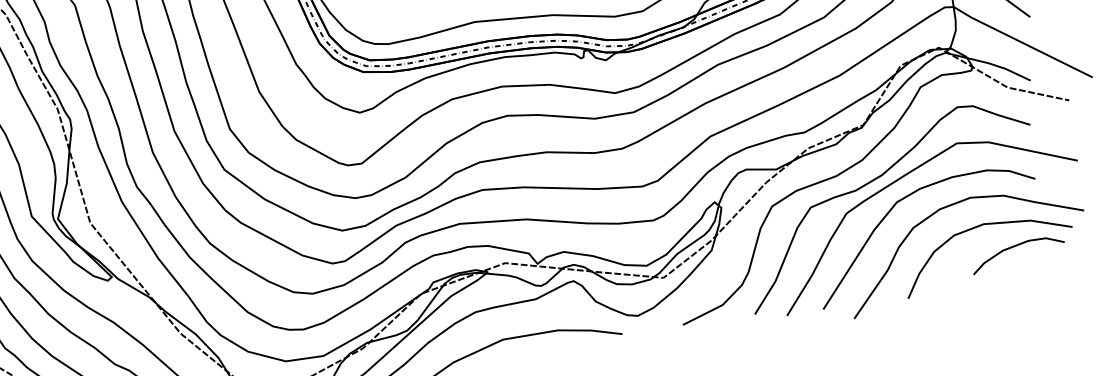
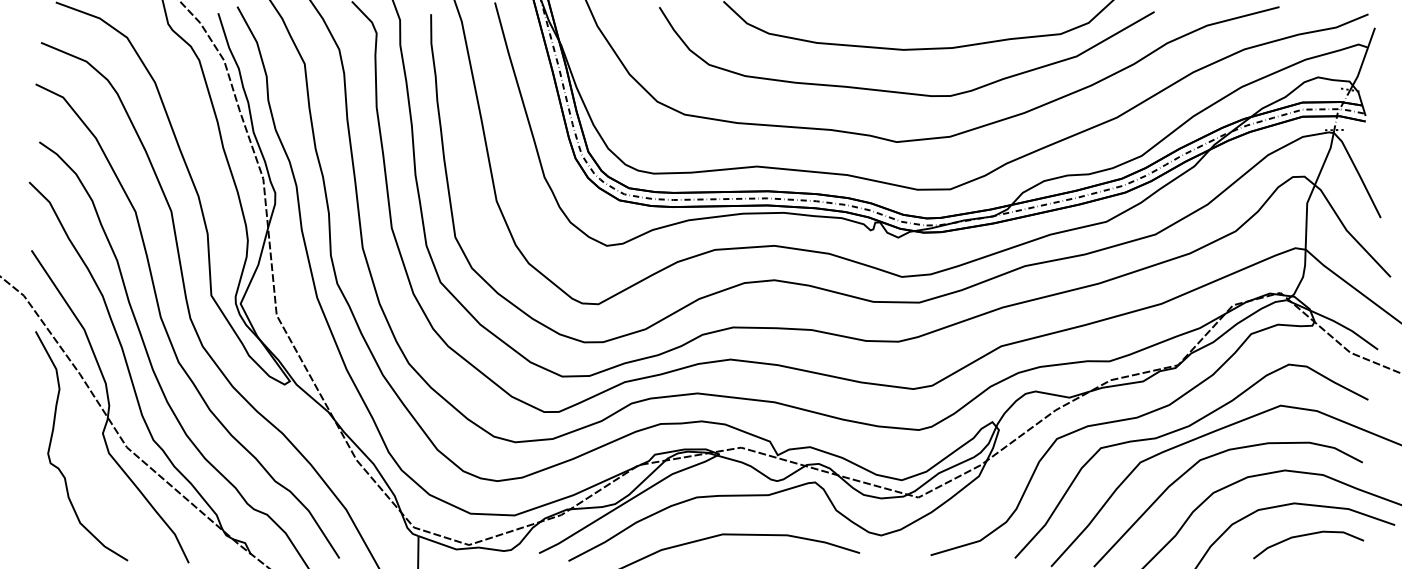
curve: (1013, 247) -> (1304, 536), moved

